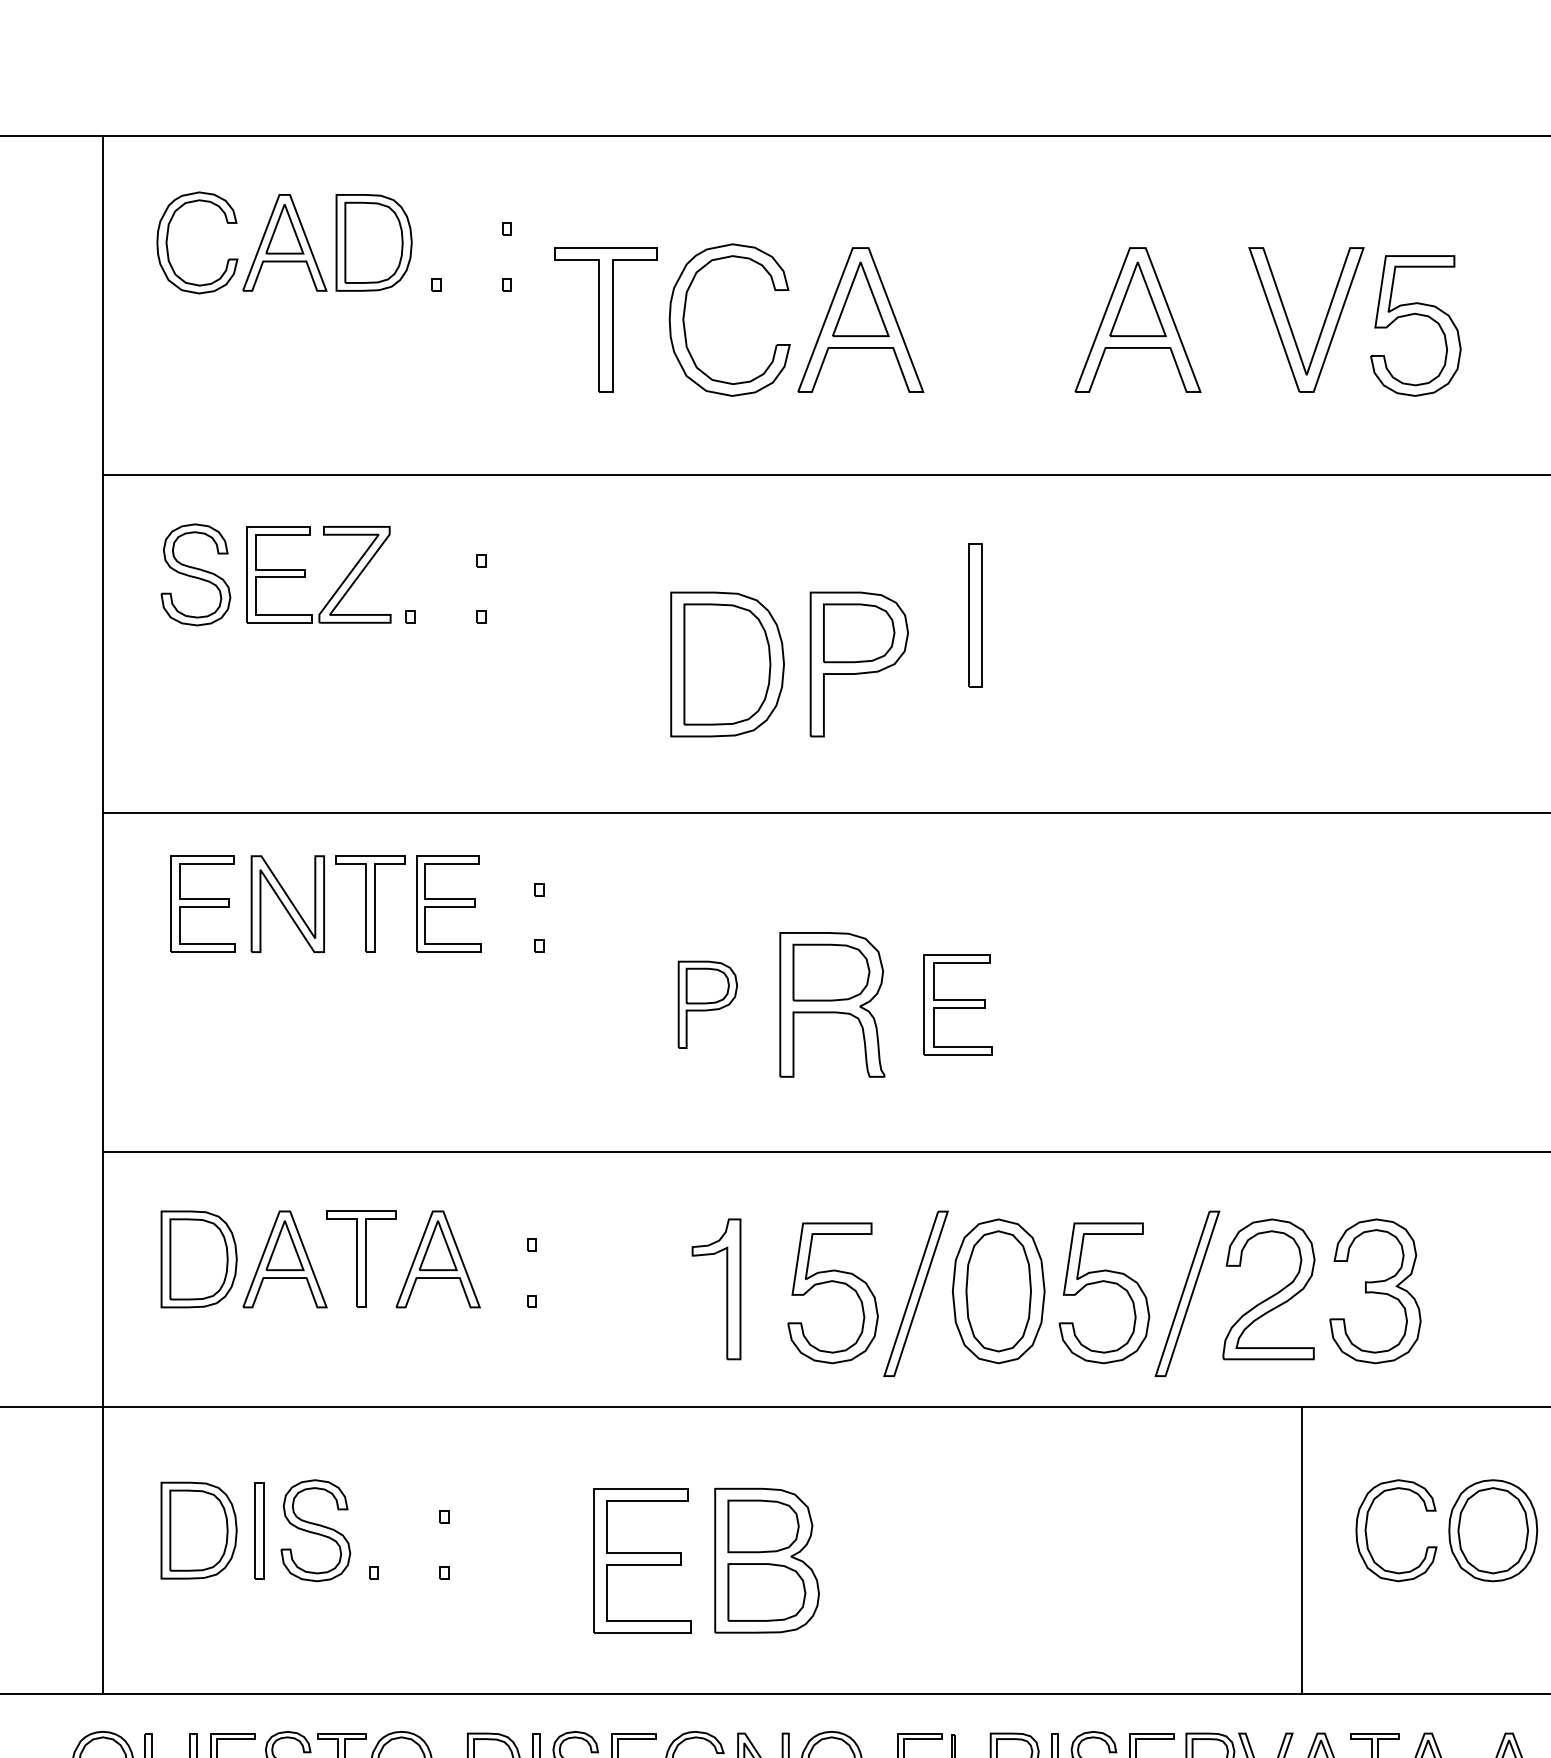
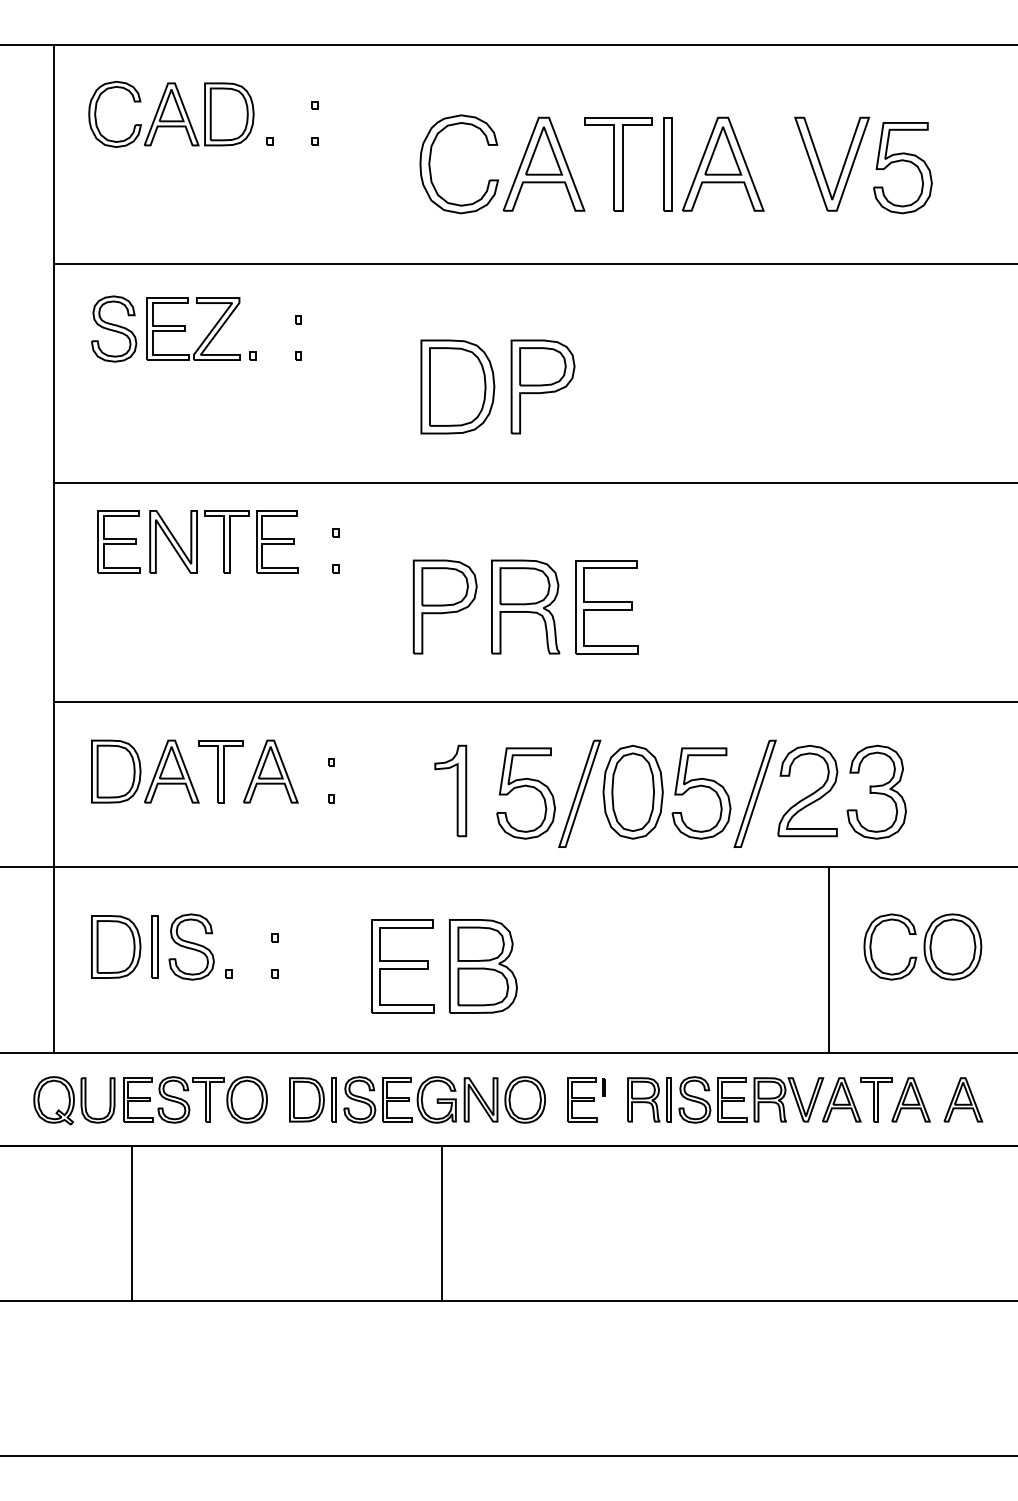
part: (606, 320) -> (618, 164), moved
part: (974, 615) -> (667, 164), moved
part: (706, 1004) -> (444, 606), size x1.67
part: (957, 1005) -> (606, 607), size x1.43

